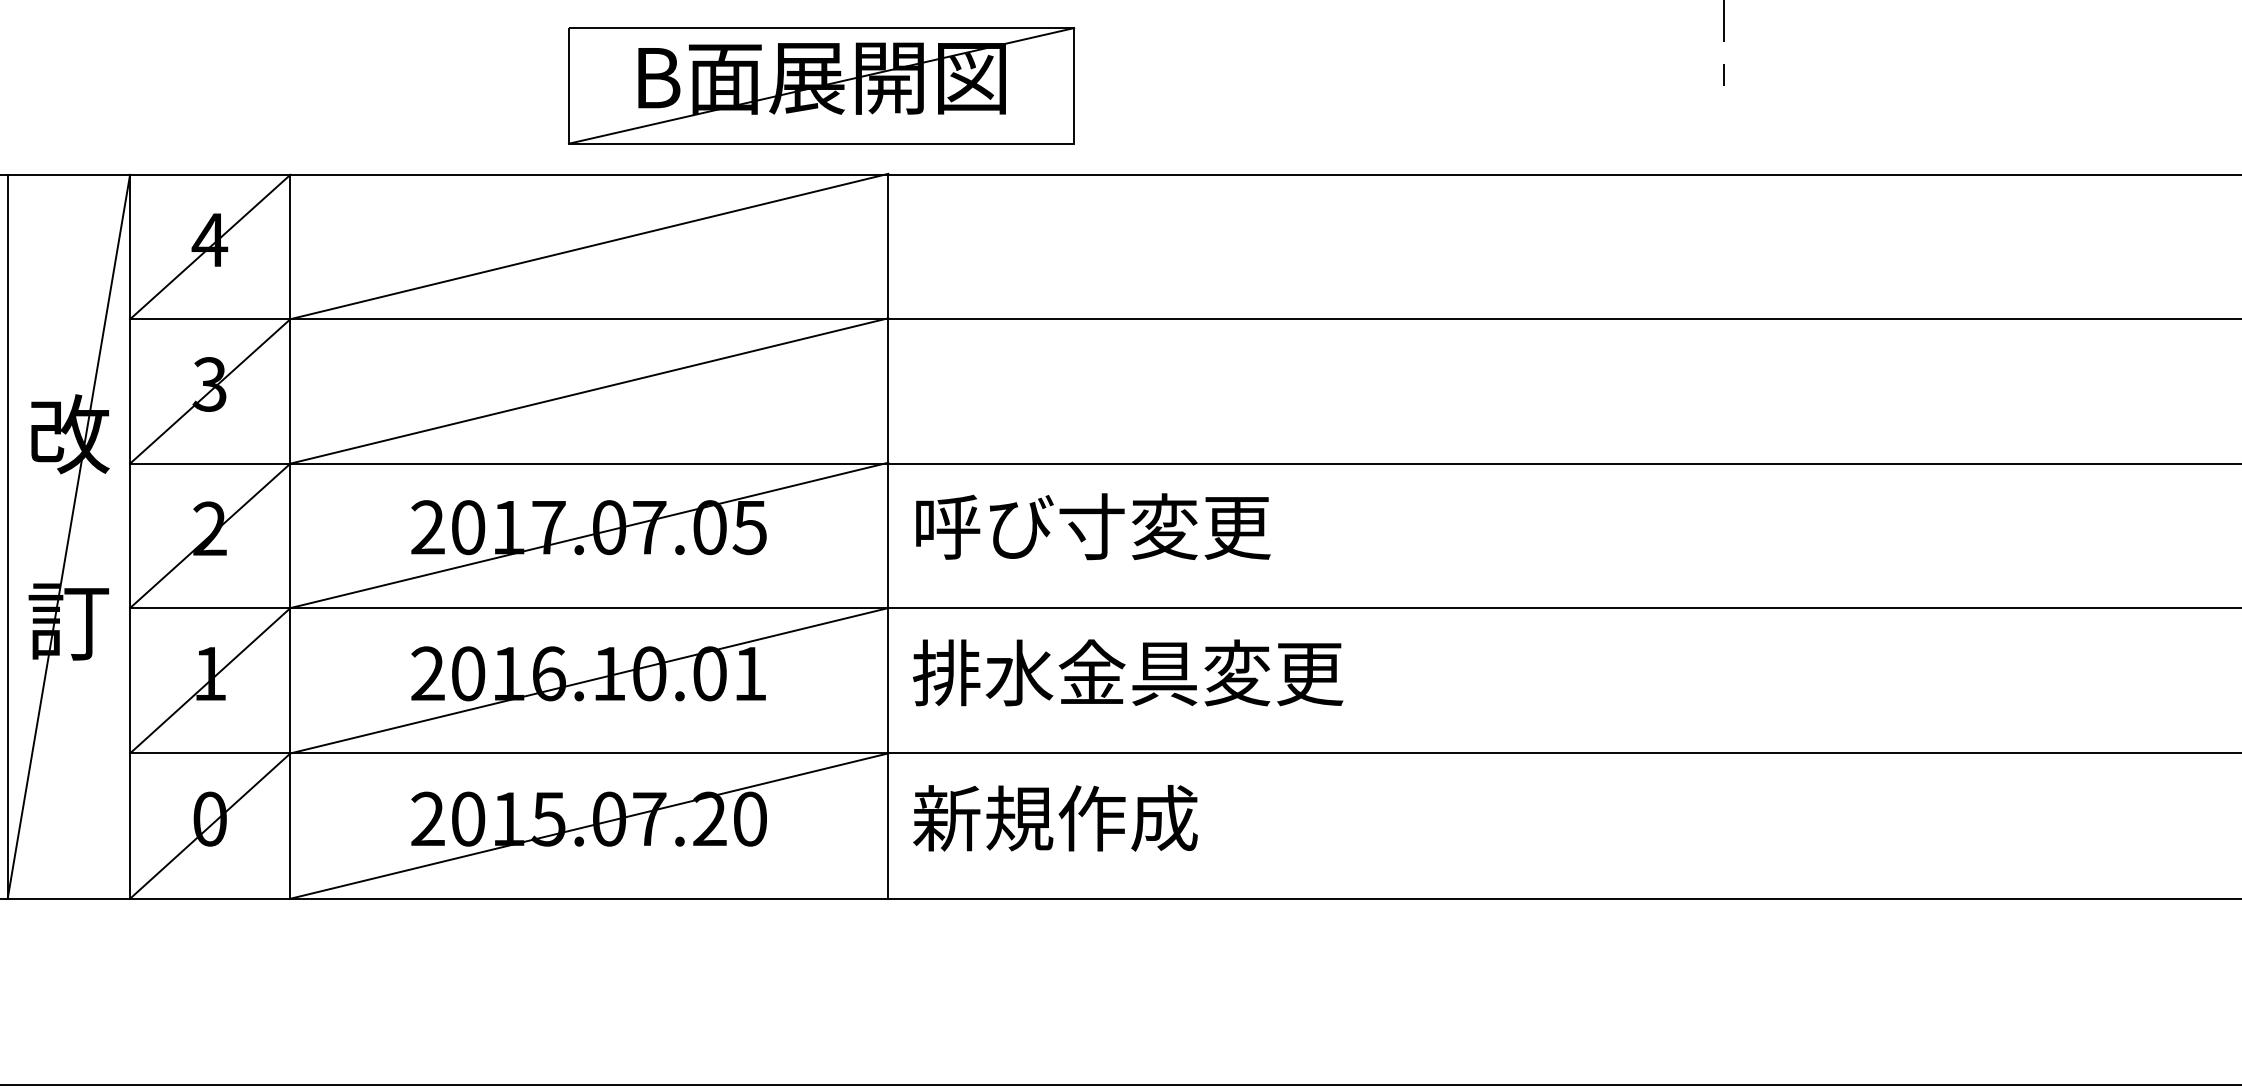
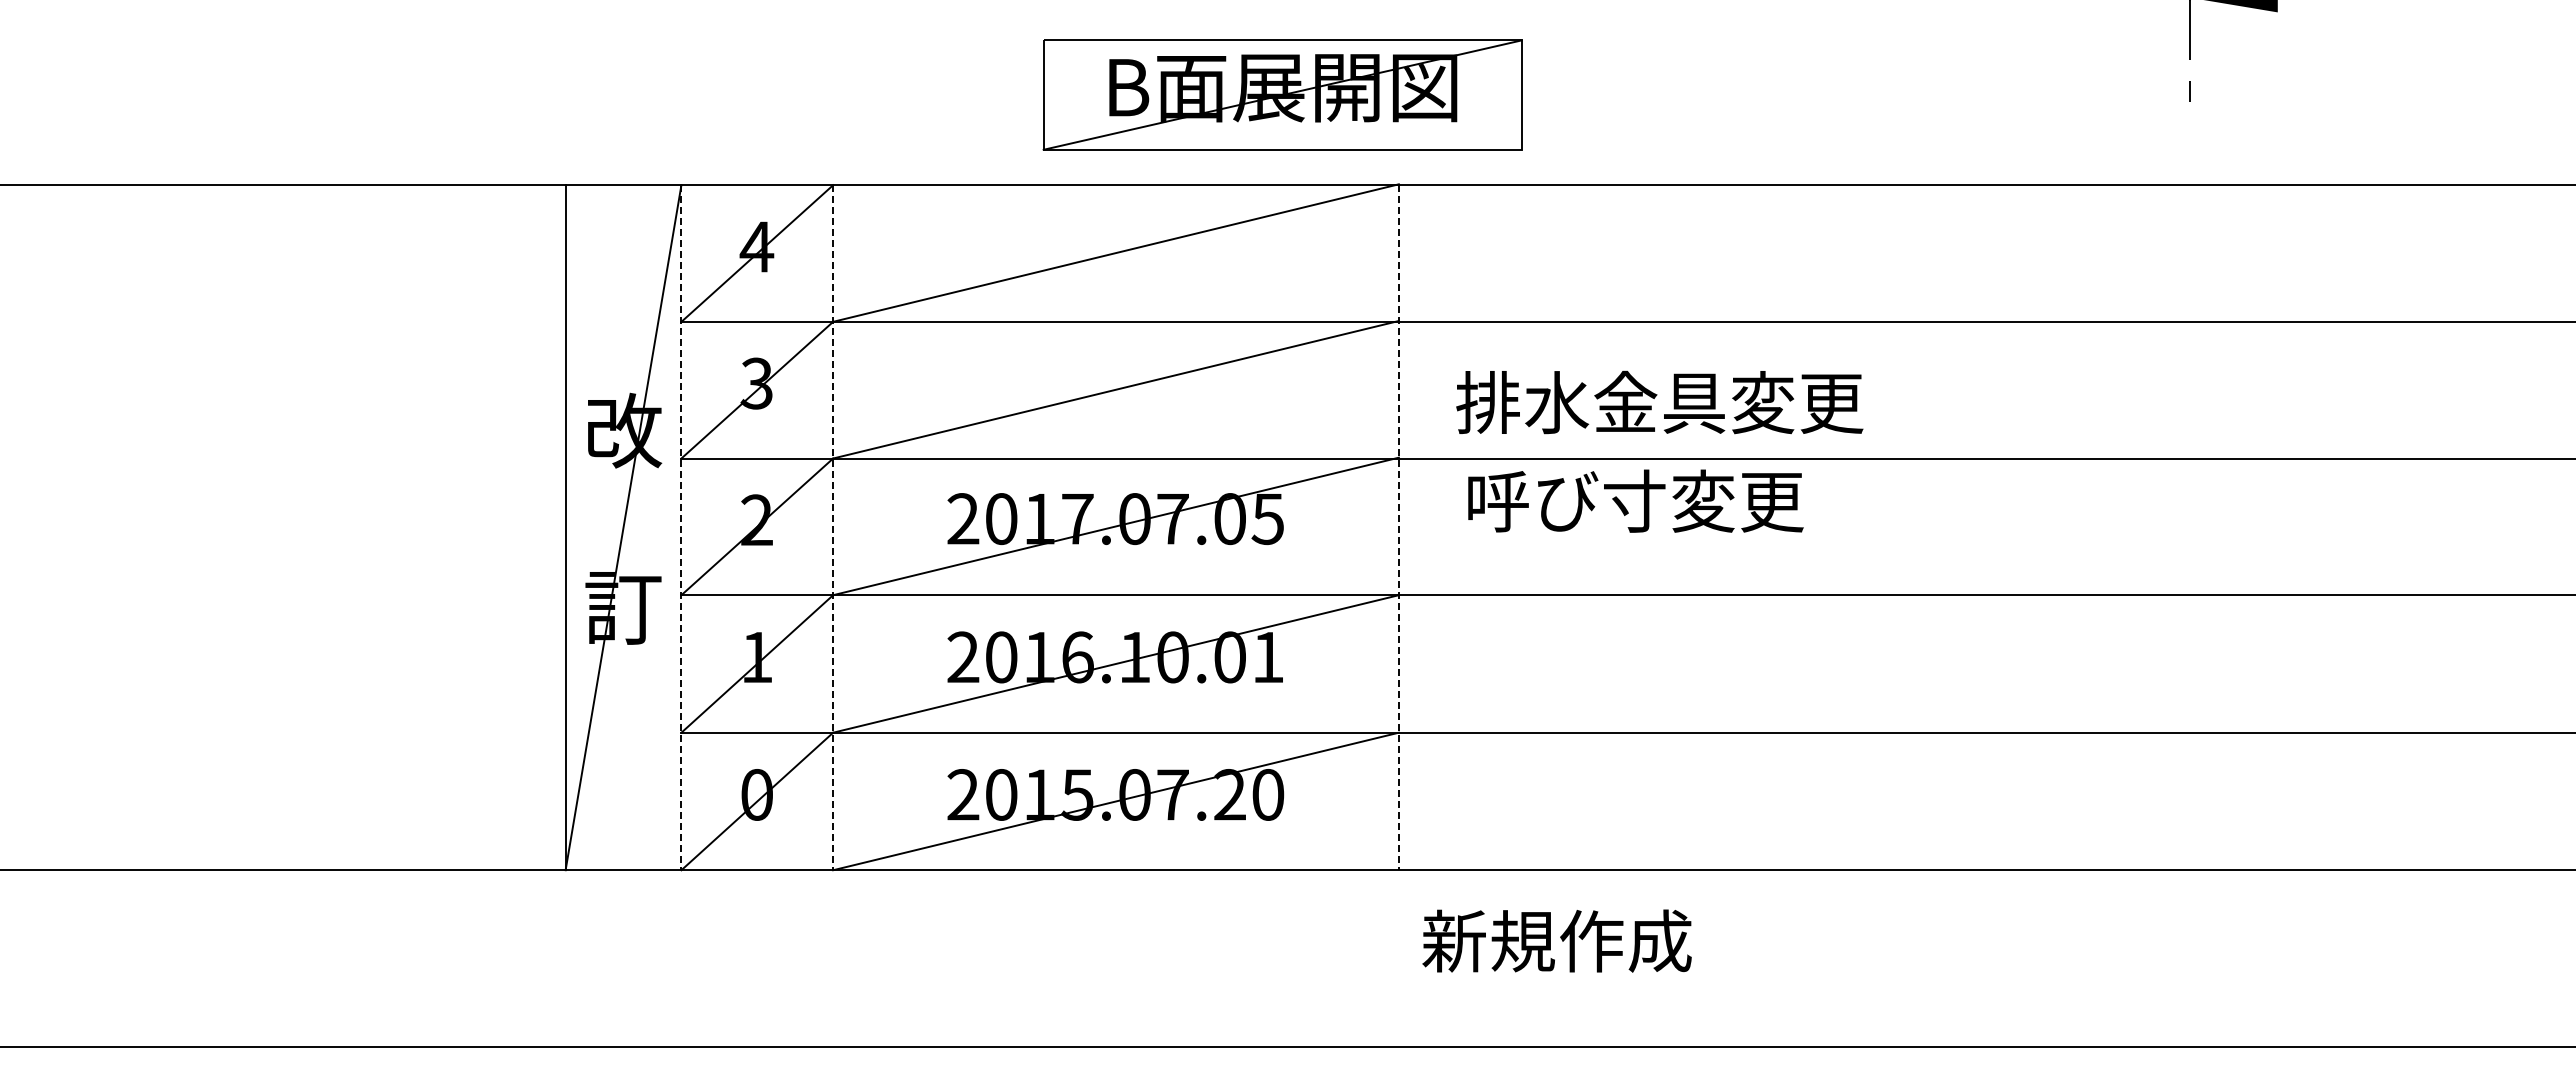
part: (821, 85) -> (1282, 94), moved
text: (1092, 525) -> (1635, 500), moved
line: (130, 536) -> (681, 527), solid -> dashed
line: (290, 536) -> (833, 527), solid -> dashed
line: (887, 536) -> (1398, 527), solid -> dashed
text: (1127, 672) -> (1659, 402), moved
text: (1054, 817) -> (1556, 940), moved

